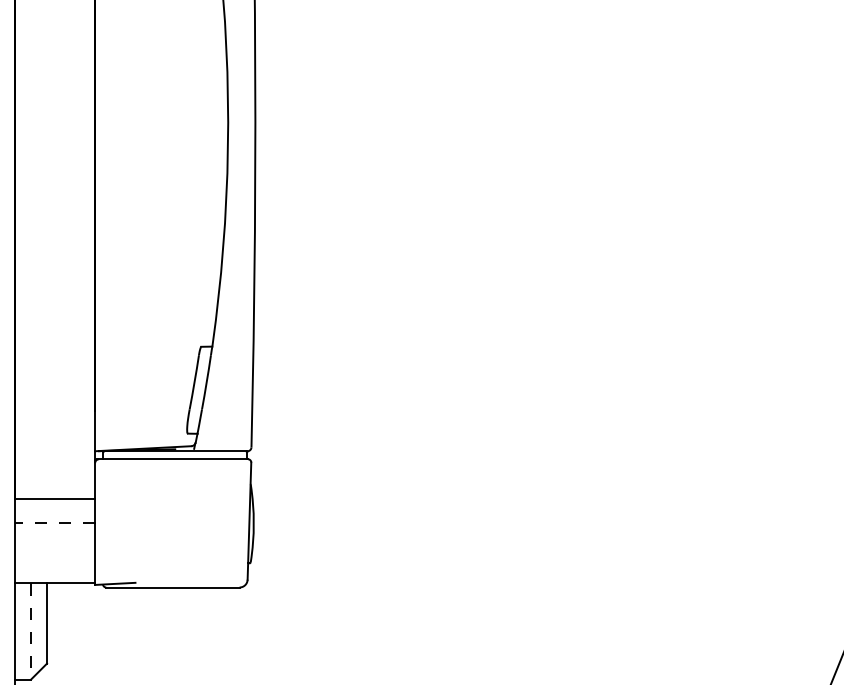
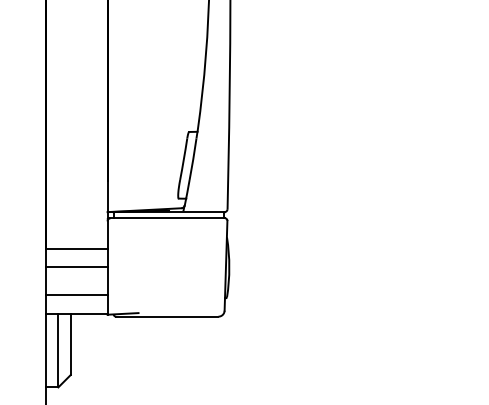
line: (54, 523) -> (76, 267), dashed -> solid
line: (54, 559) -> (76, 295), added
line: (31, 632) -> (58, 351), dashed -> solid

